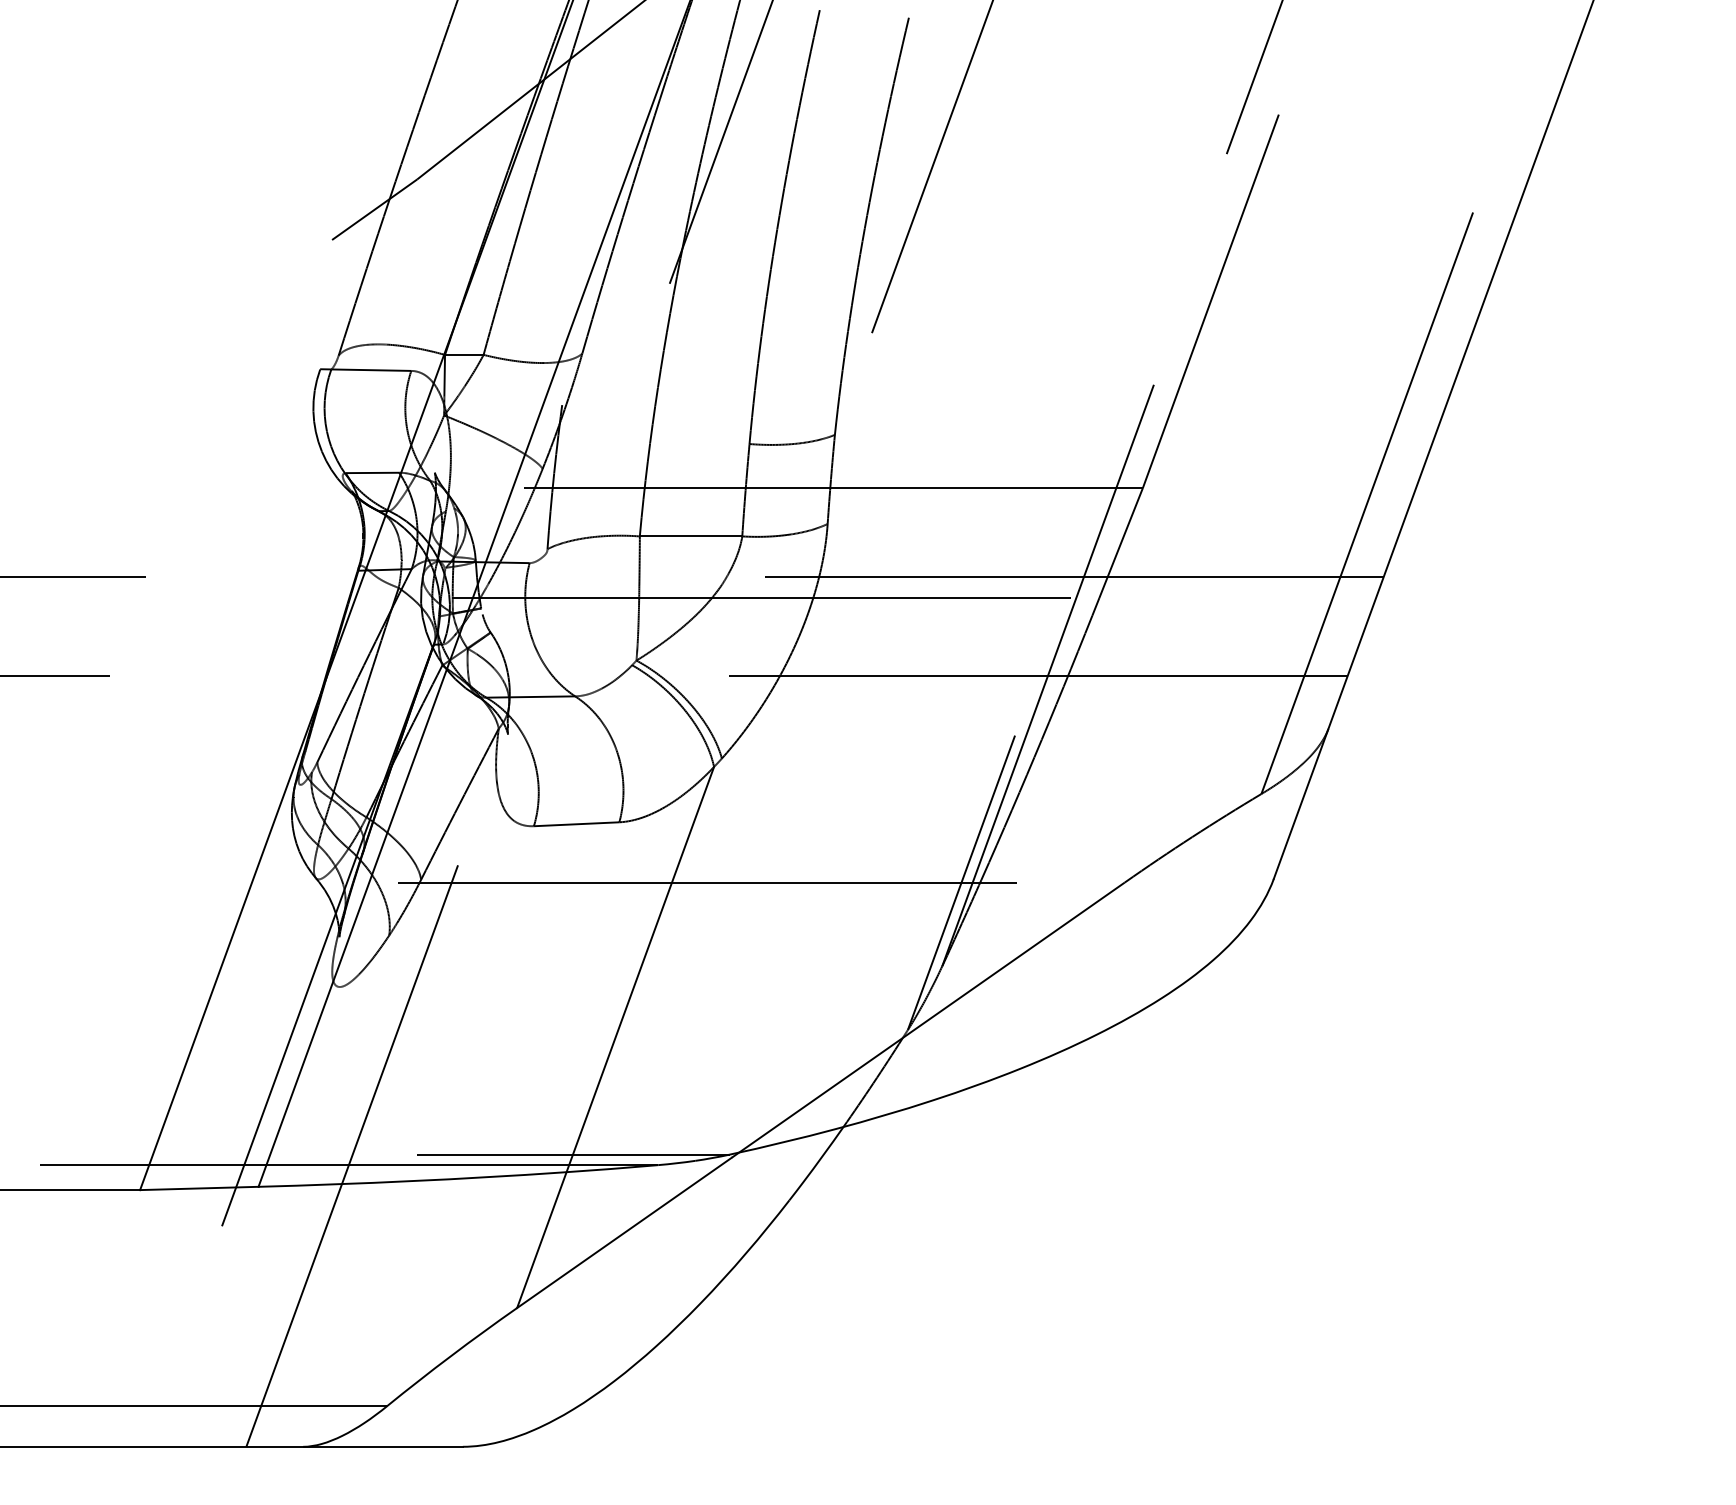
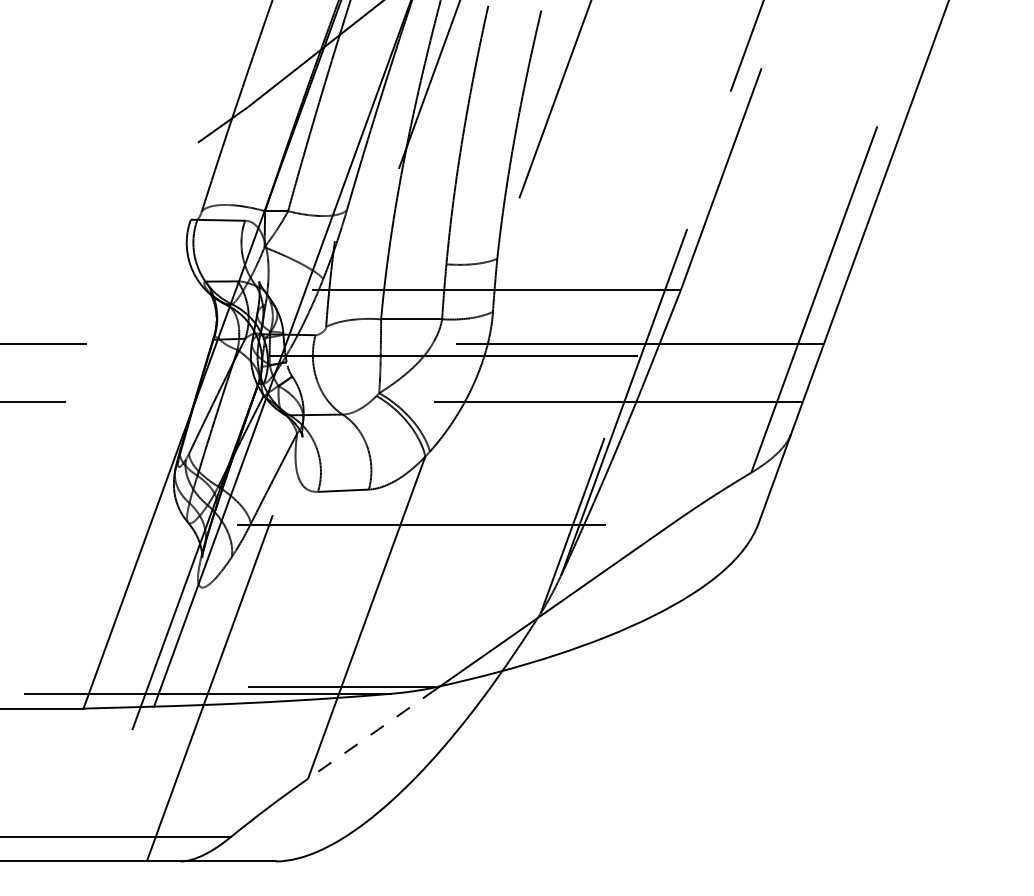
line: (623, 1233) -> (371, 734), solid -> dashed

